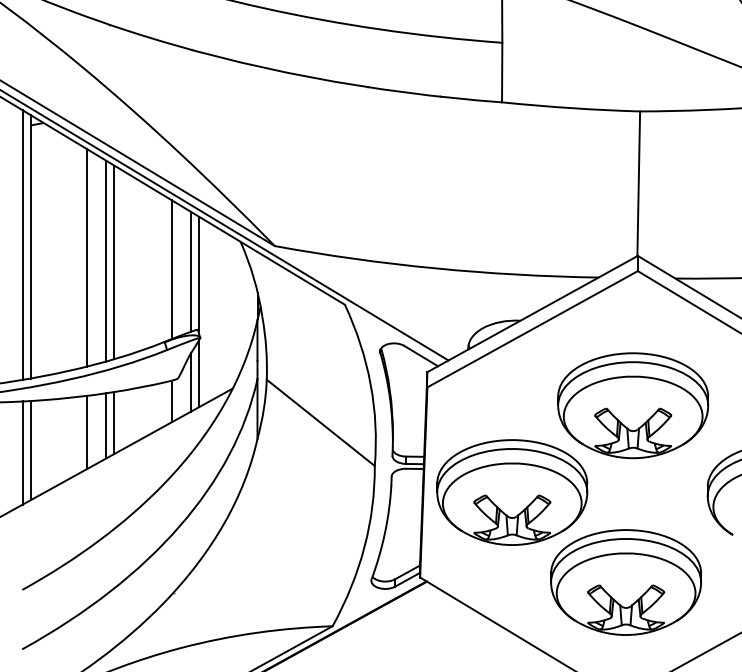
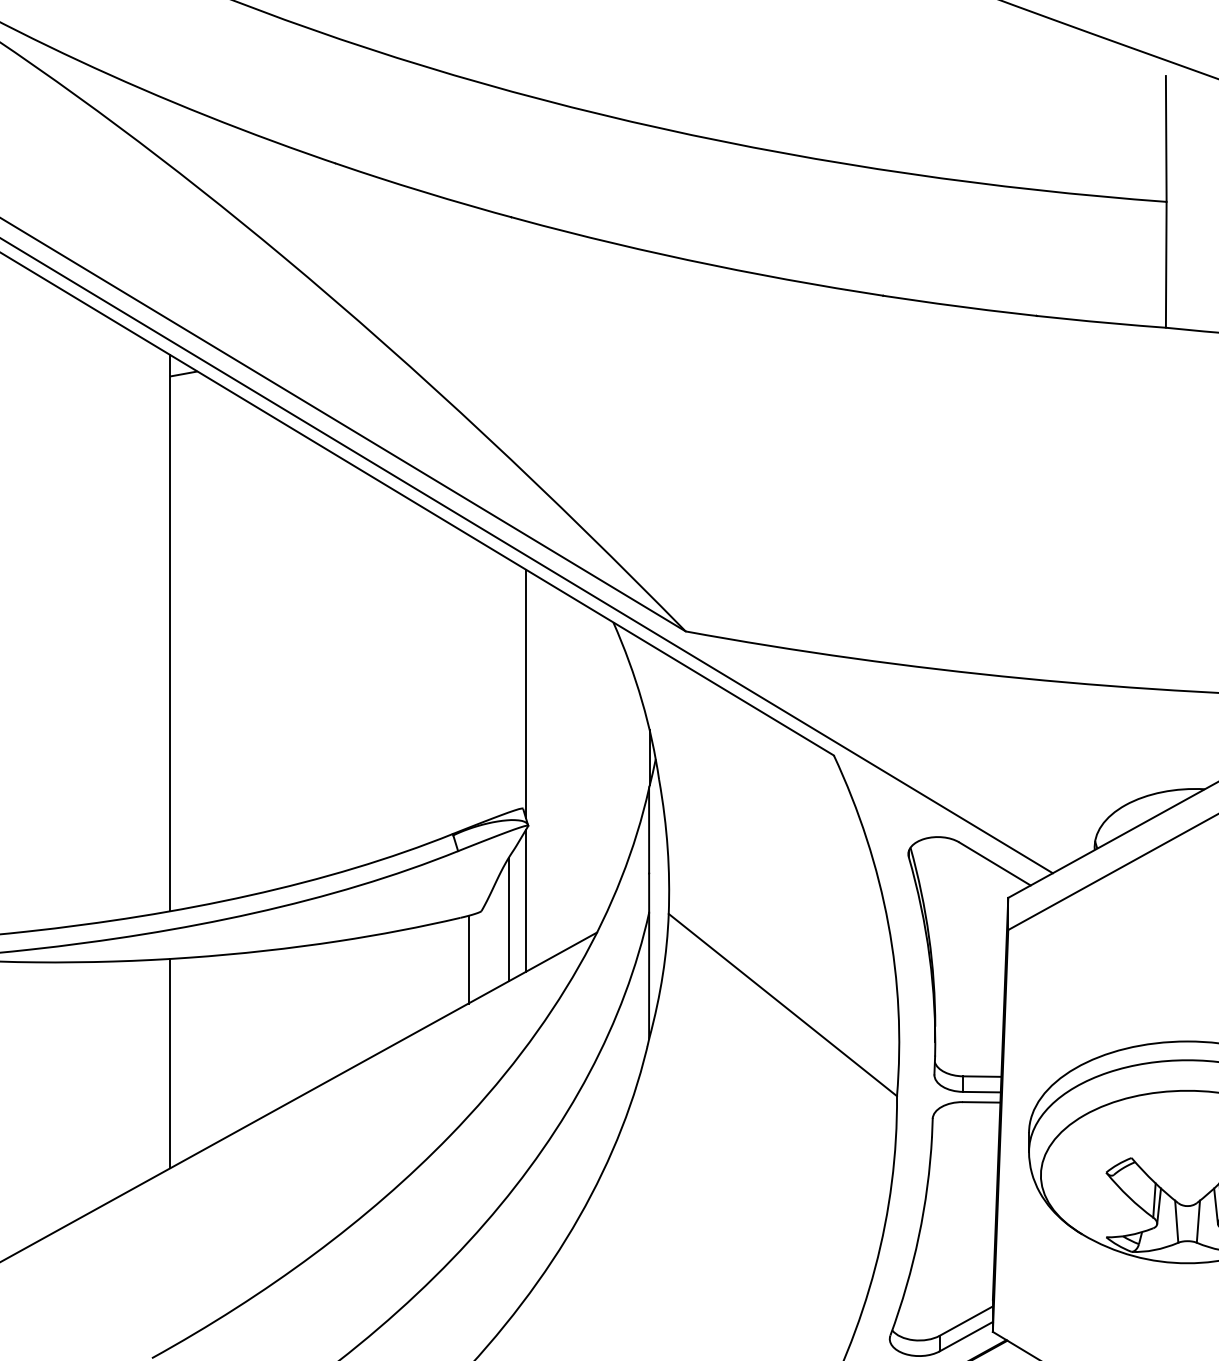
line: (22, 244) -> (152, 628), removed
line: (87, 257) -> (289, 655), removed
line: (106, 260) -> (330, 661), removed
line: (114, 262) -> (346, 666), removed
line: (172, 269) -> (469, 680), removed
line: (190, 271) -> (507, 685), removed
line: (114, 422) -> (346, 1004), removed
line: (106, 425) -> (330, 1010), removed
line: (87, 431) -> (289, 1023), removed
line: (22, 452) -> (152, 1067), removed

